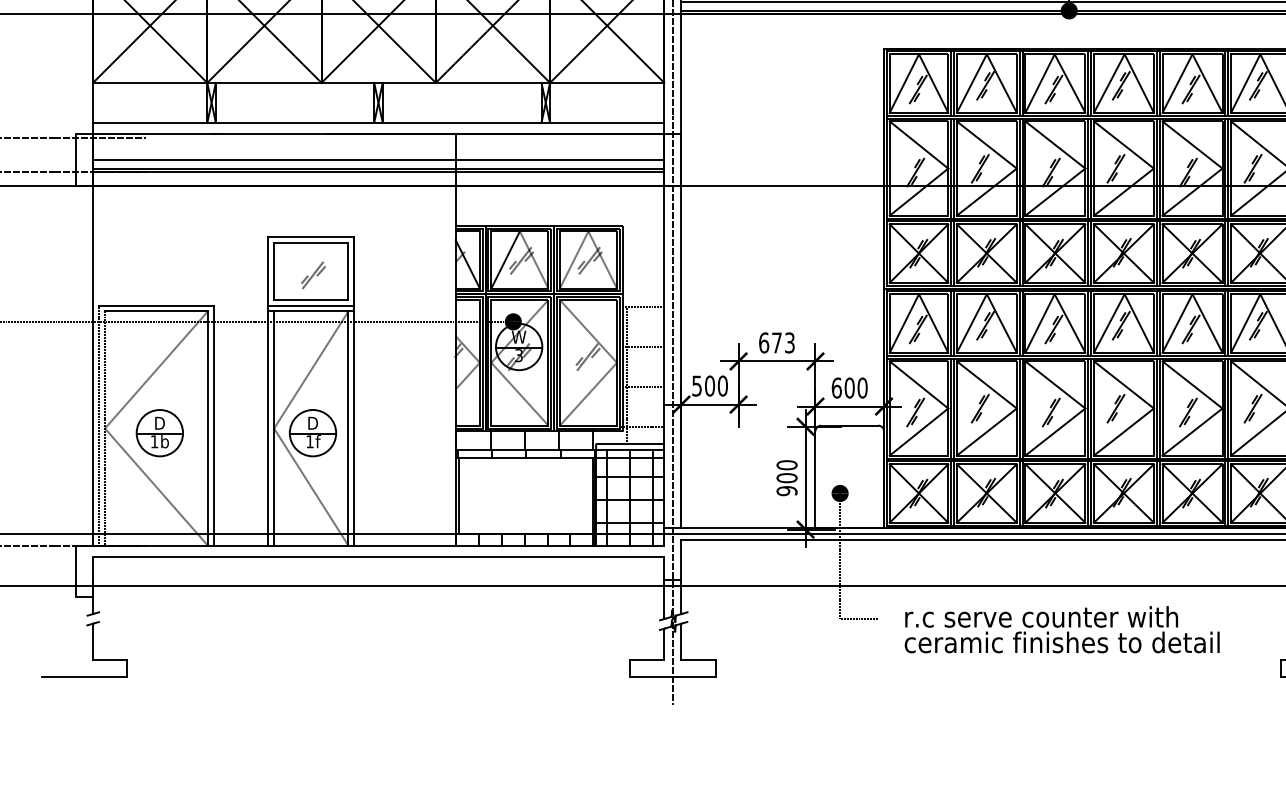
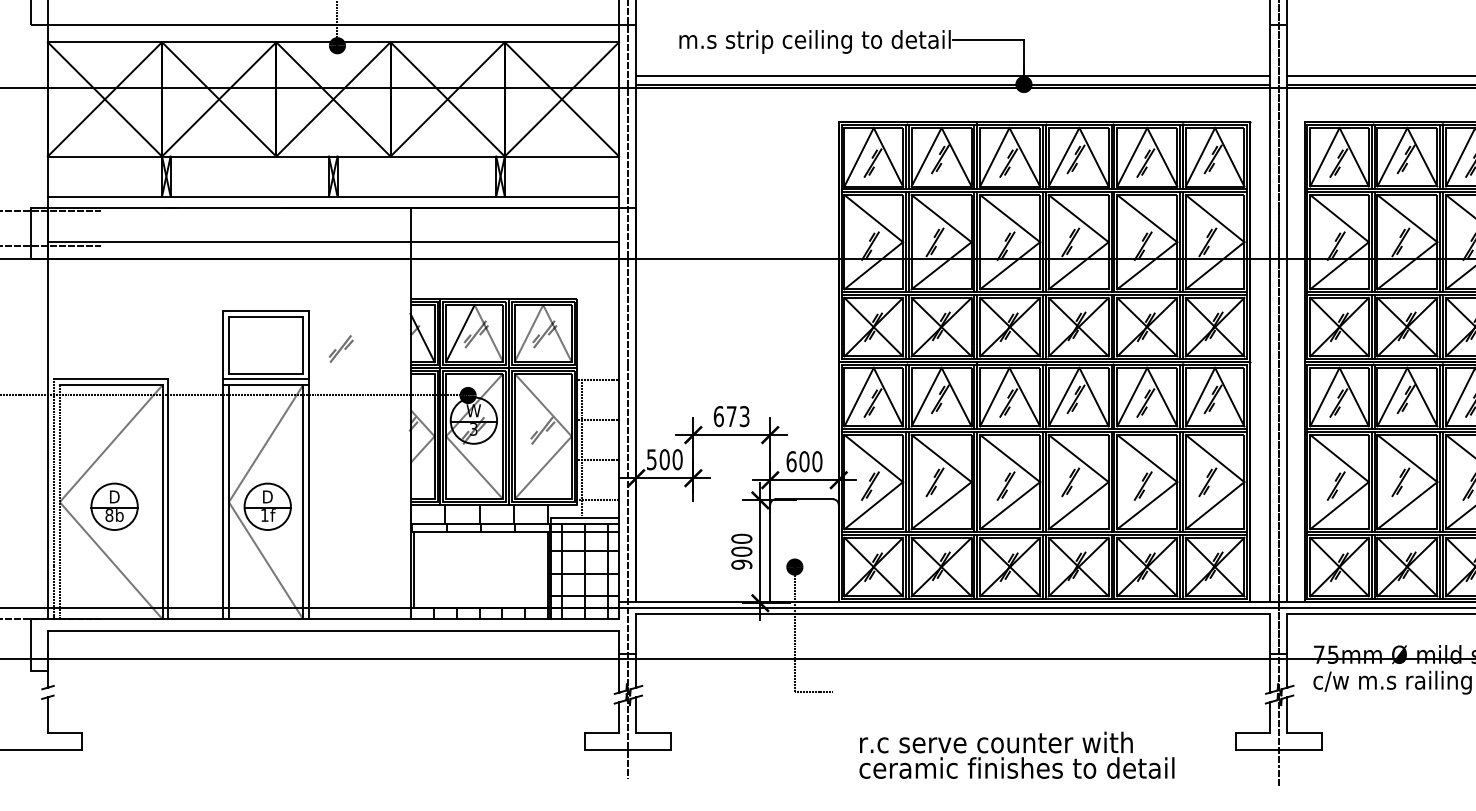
line: (378, 159) -> (333, 233), removed
line: (378, 171) -> (333, 245), removed
part: (312, 274) -> (340, 348), moved
text: (154, 441) -> (109, 515), 1b -> 8b
text: (1061, 628) -> (1016, 754), moved

